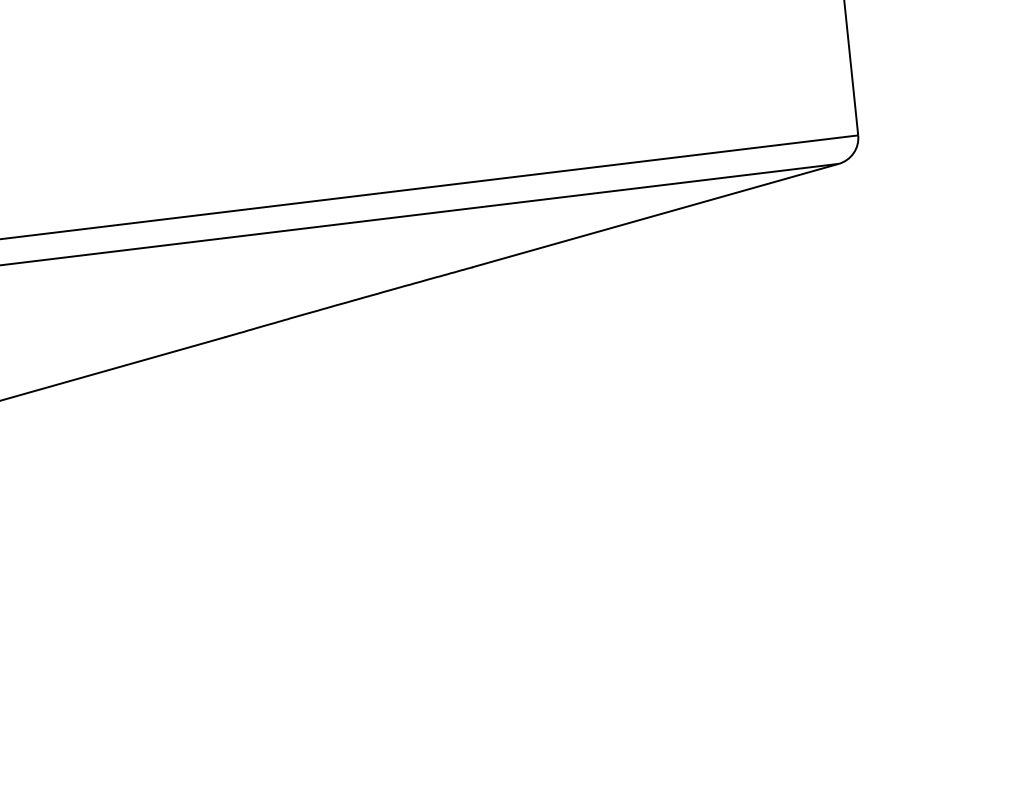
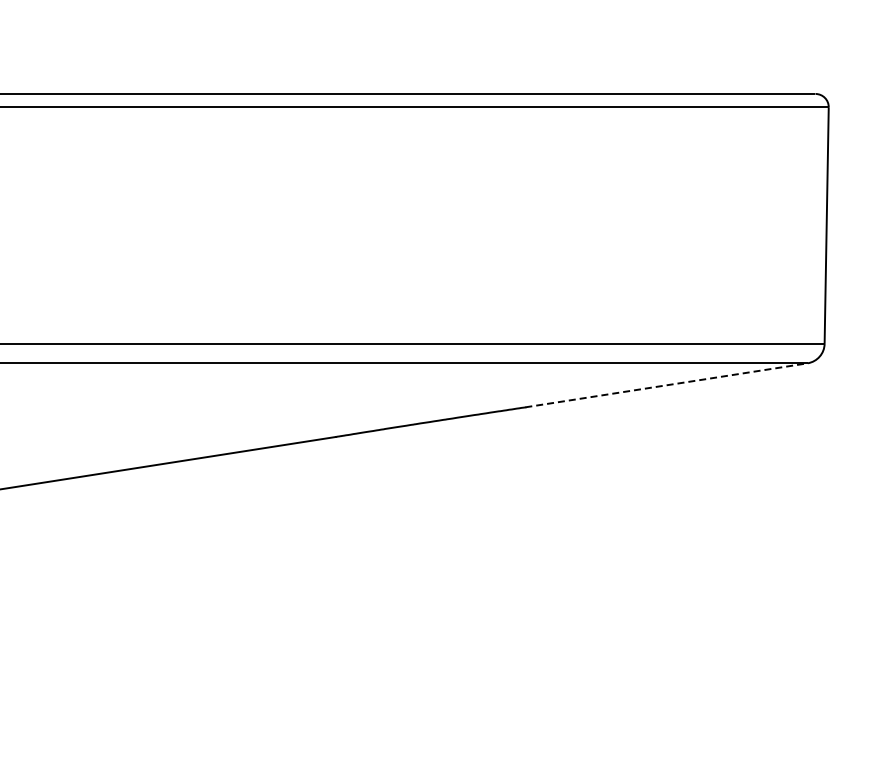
line: (655, 215) -> (666, 385), solid -> dashed

